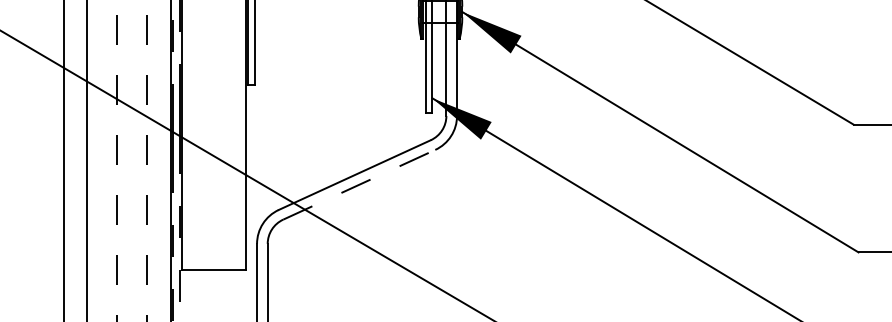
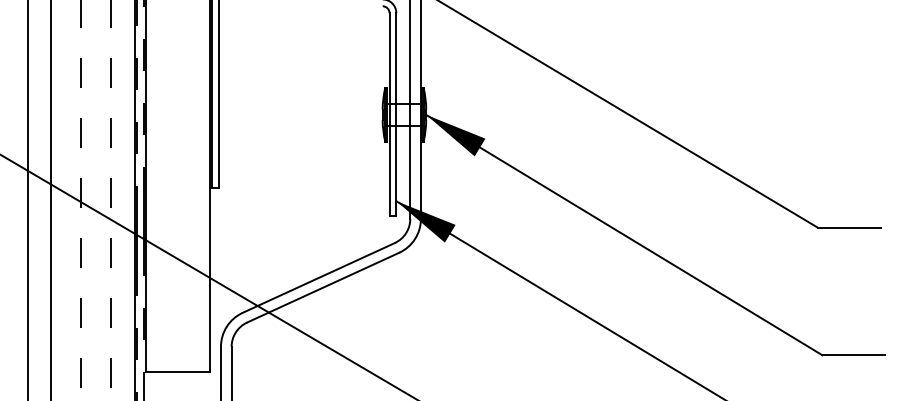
line: (359, 184) -> (323, 287), dashed -> solid

